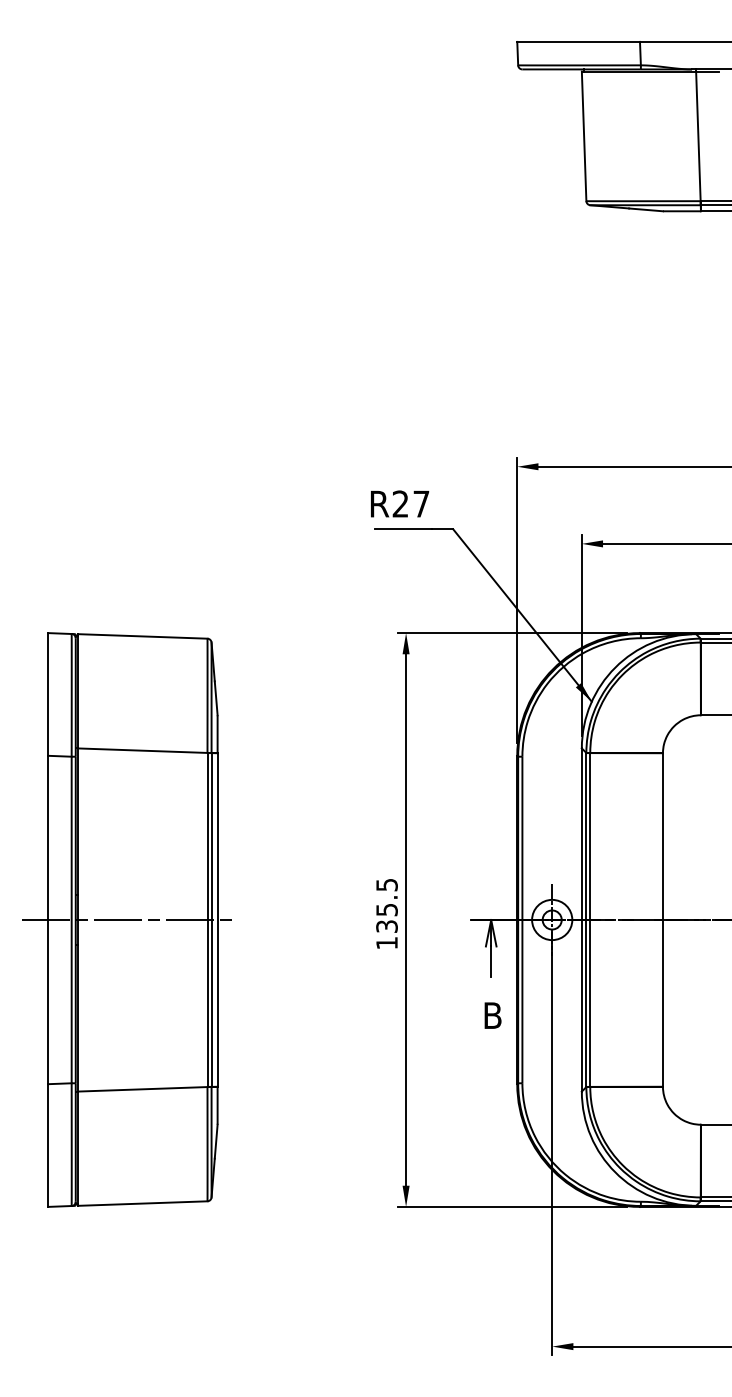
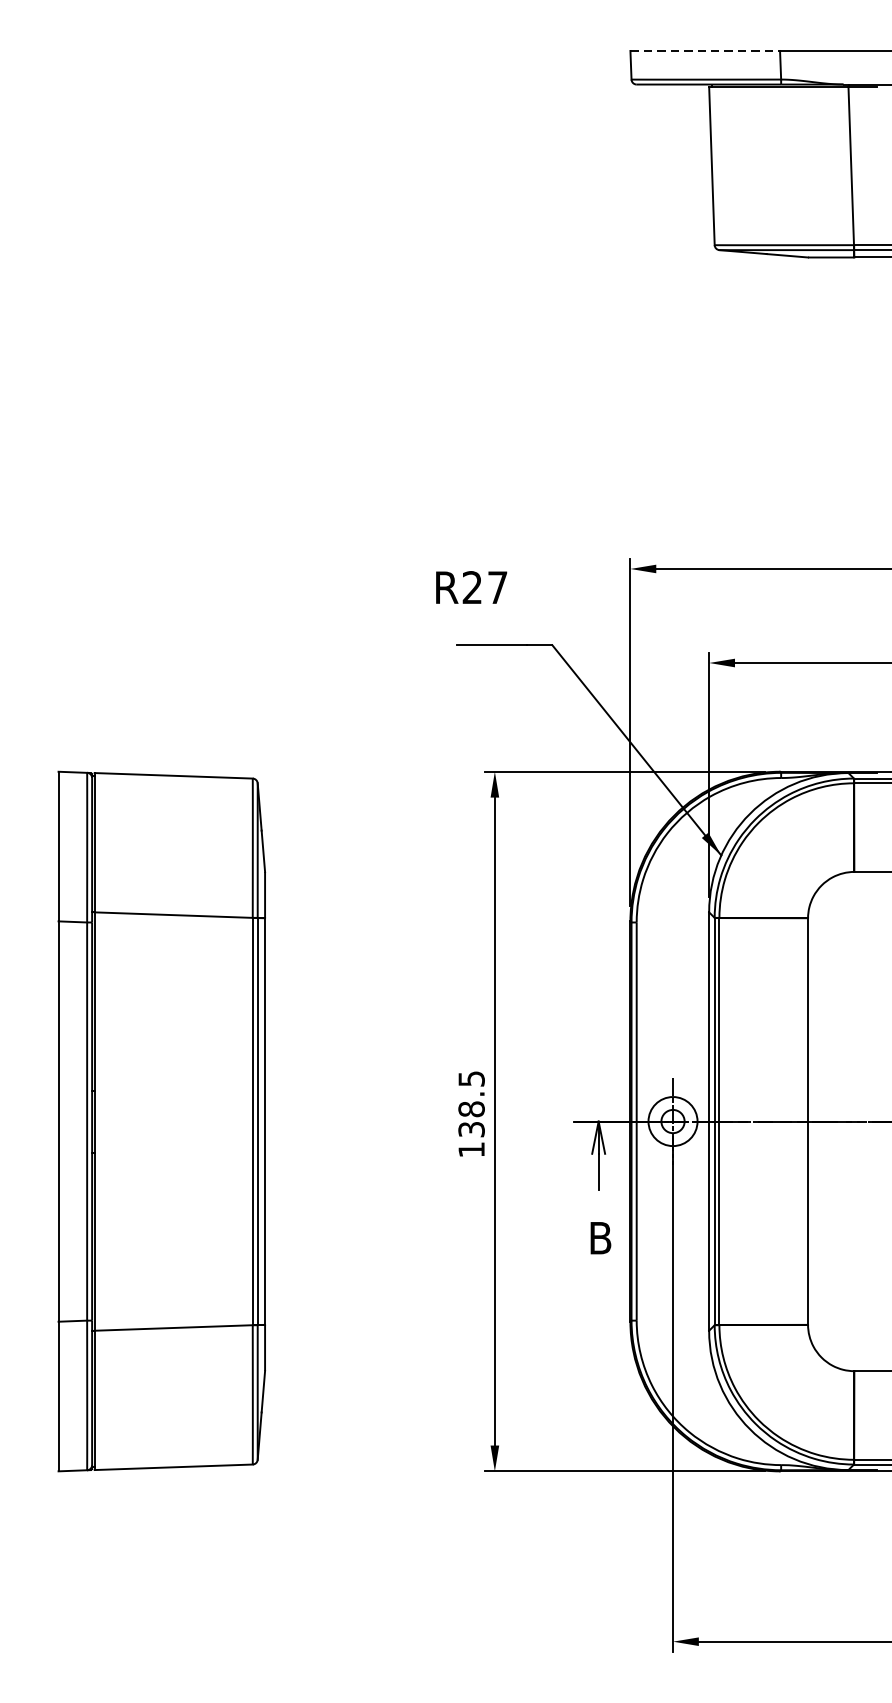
line: (579, 41) -> (706, 50), solid -> dashed
text: (400, 503) -> (472, 586), moved
text: (386, 909) -> (470, 1108), 135.5 -> 138.5
line: (127, 920) -> (155, 1122), removed

